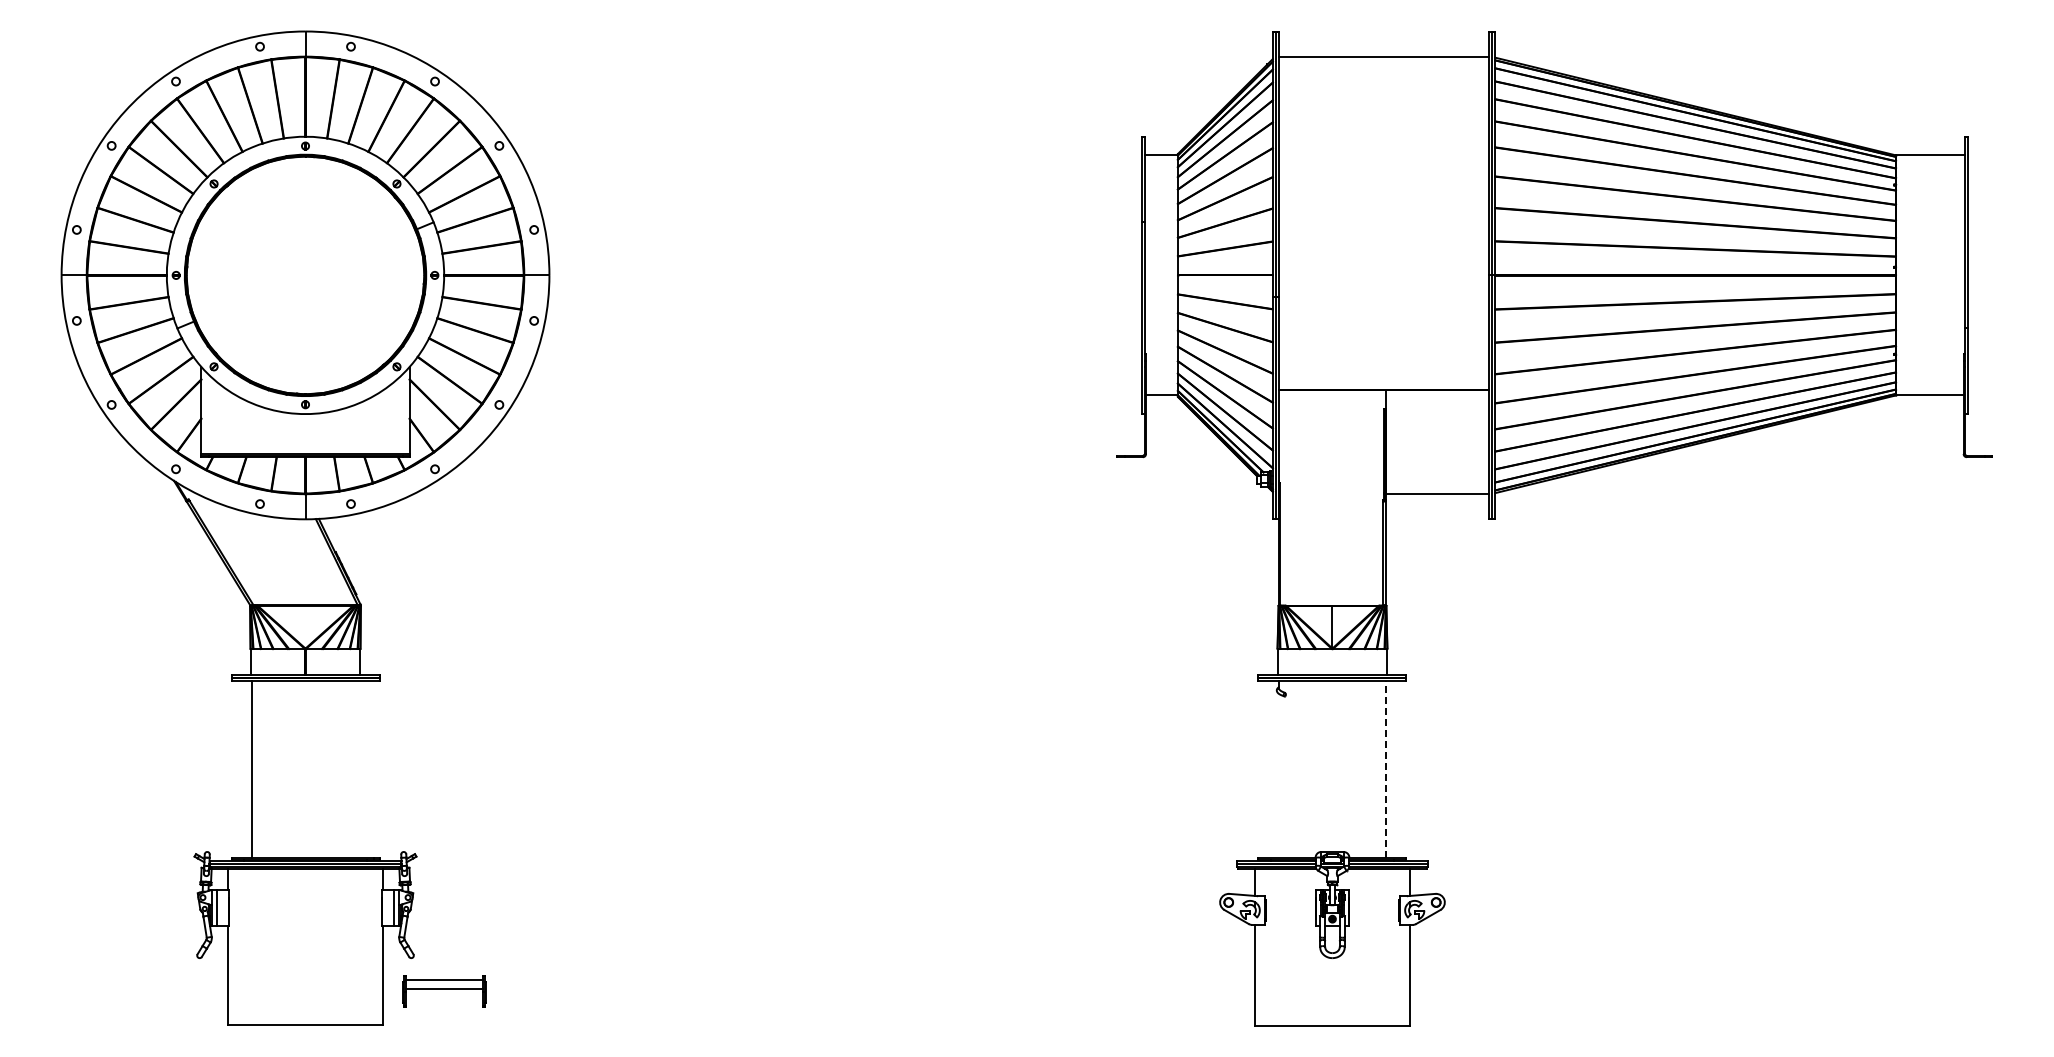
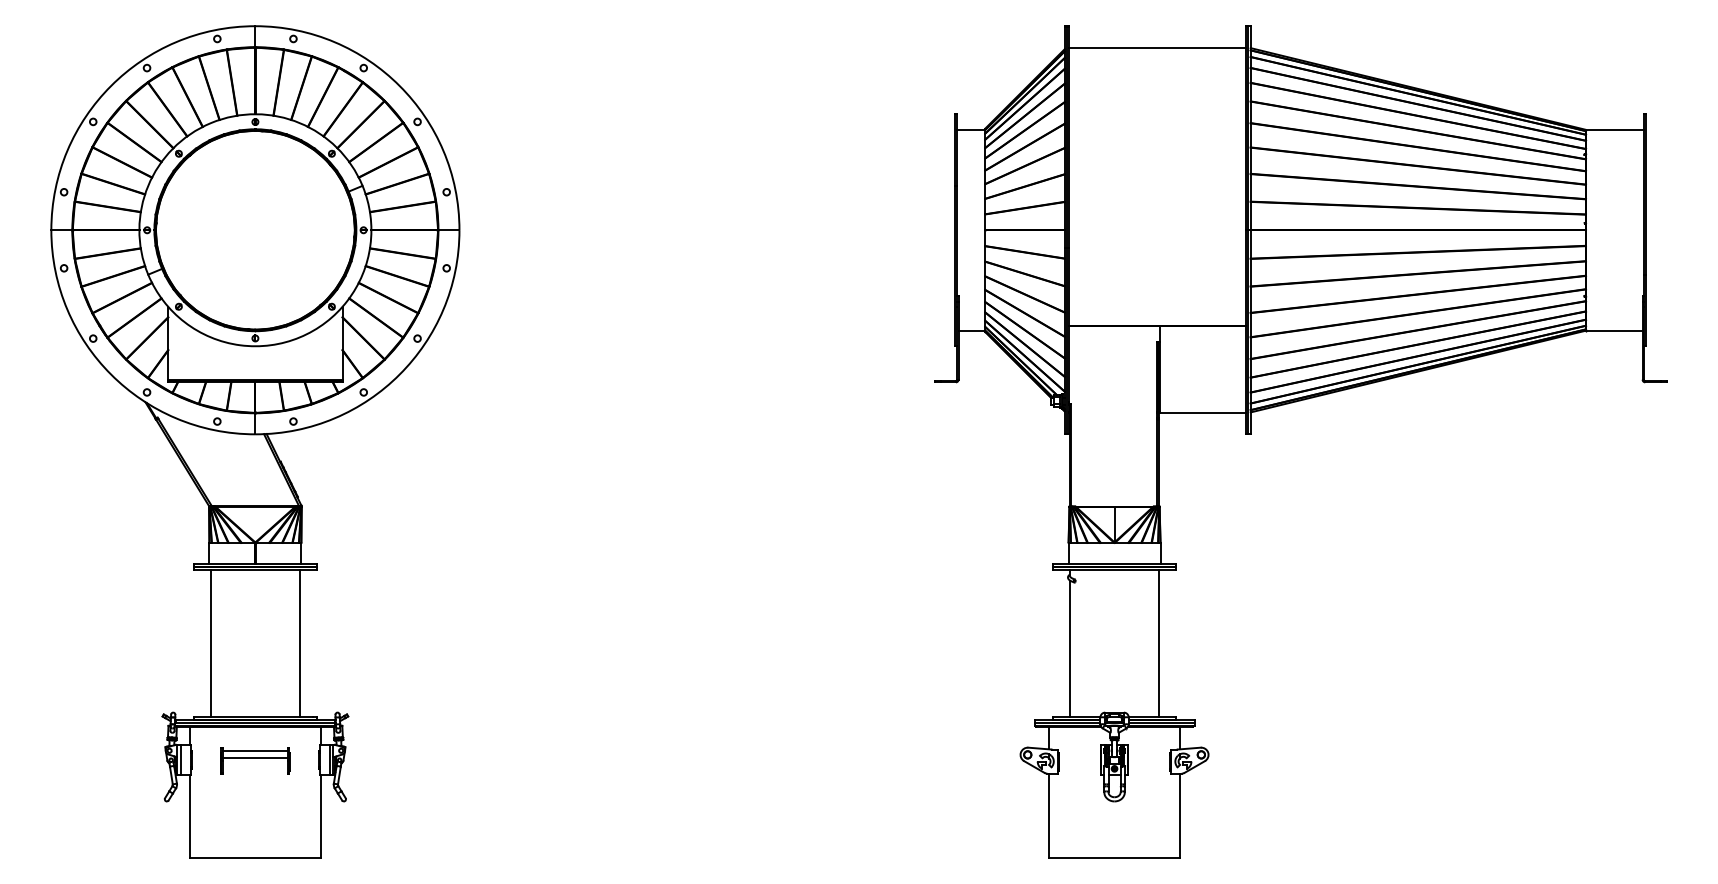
line: (1385, 768) -> (1158, 642), dashed -> solid
line: (358, 769) -> (299, 643), added
line: (1279, 775) -> (1070, 648), added
part: (444, 991) -> (255, 760), moved

